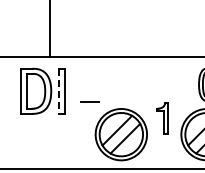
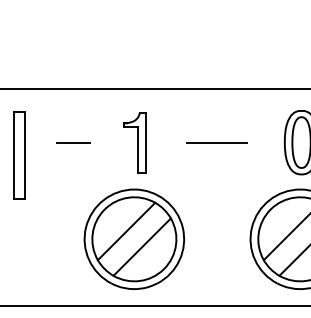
line: (163, 85) -> (216, 144), added
line: (59, 91) -> (14, 155), dashed -> solid
line: (89, 101) -> (72, 142), moved
part: (162, 118) -> (134, 142), moved

